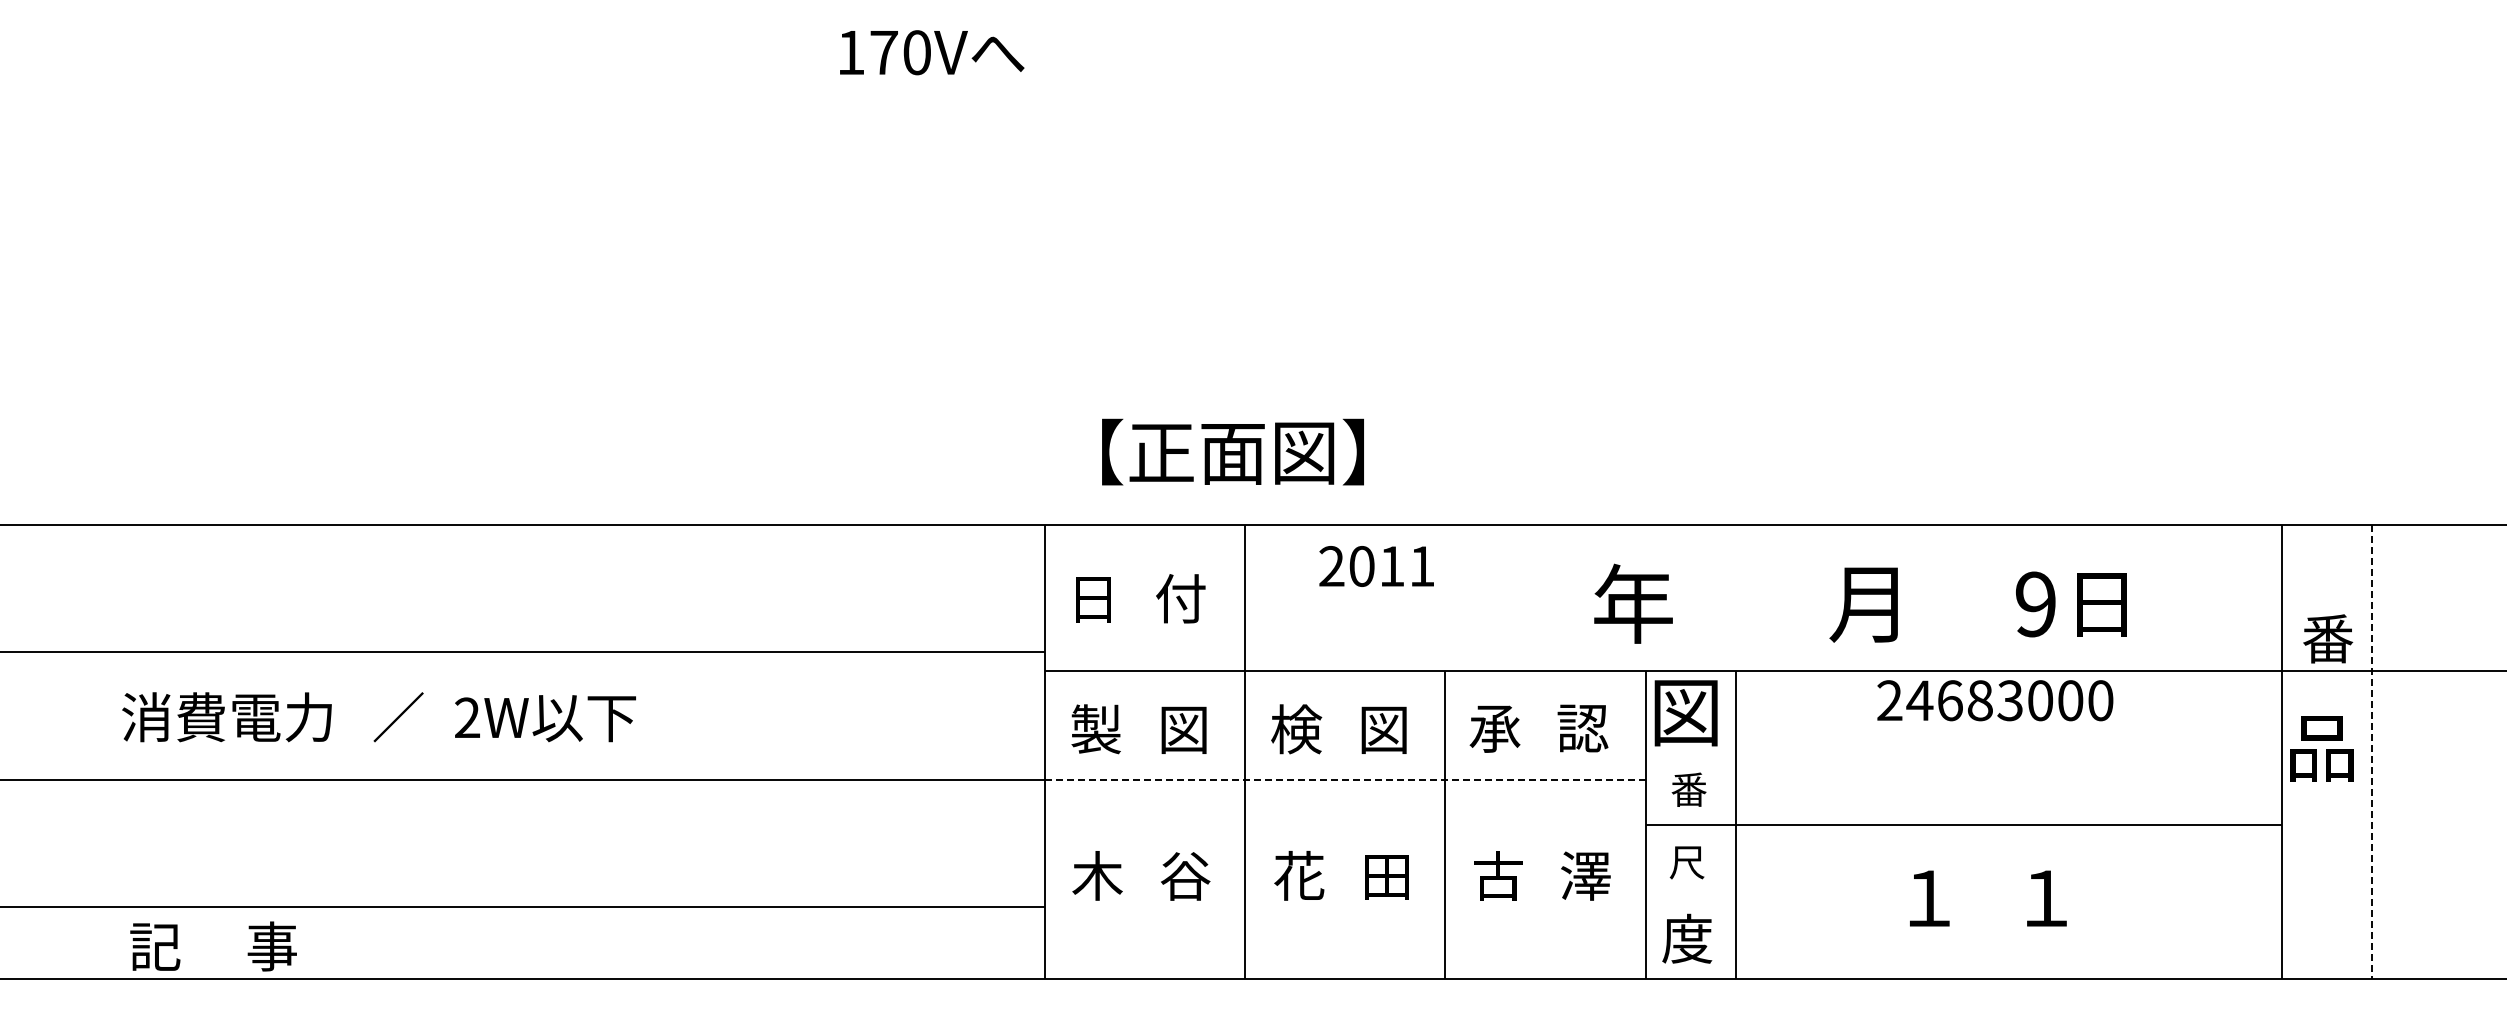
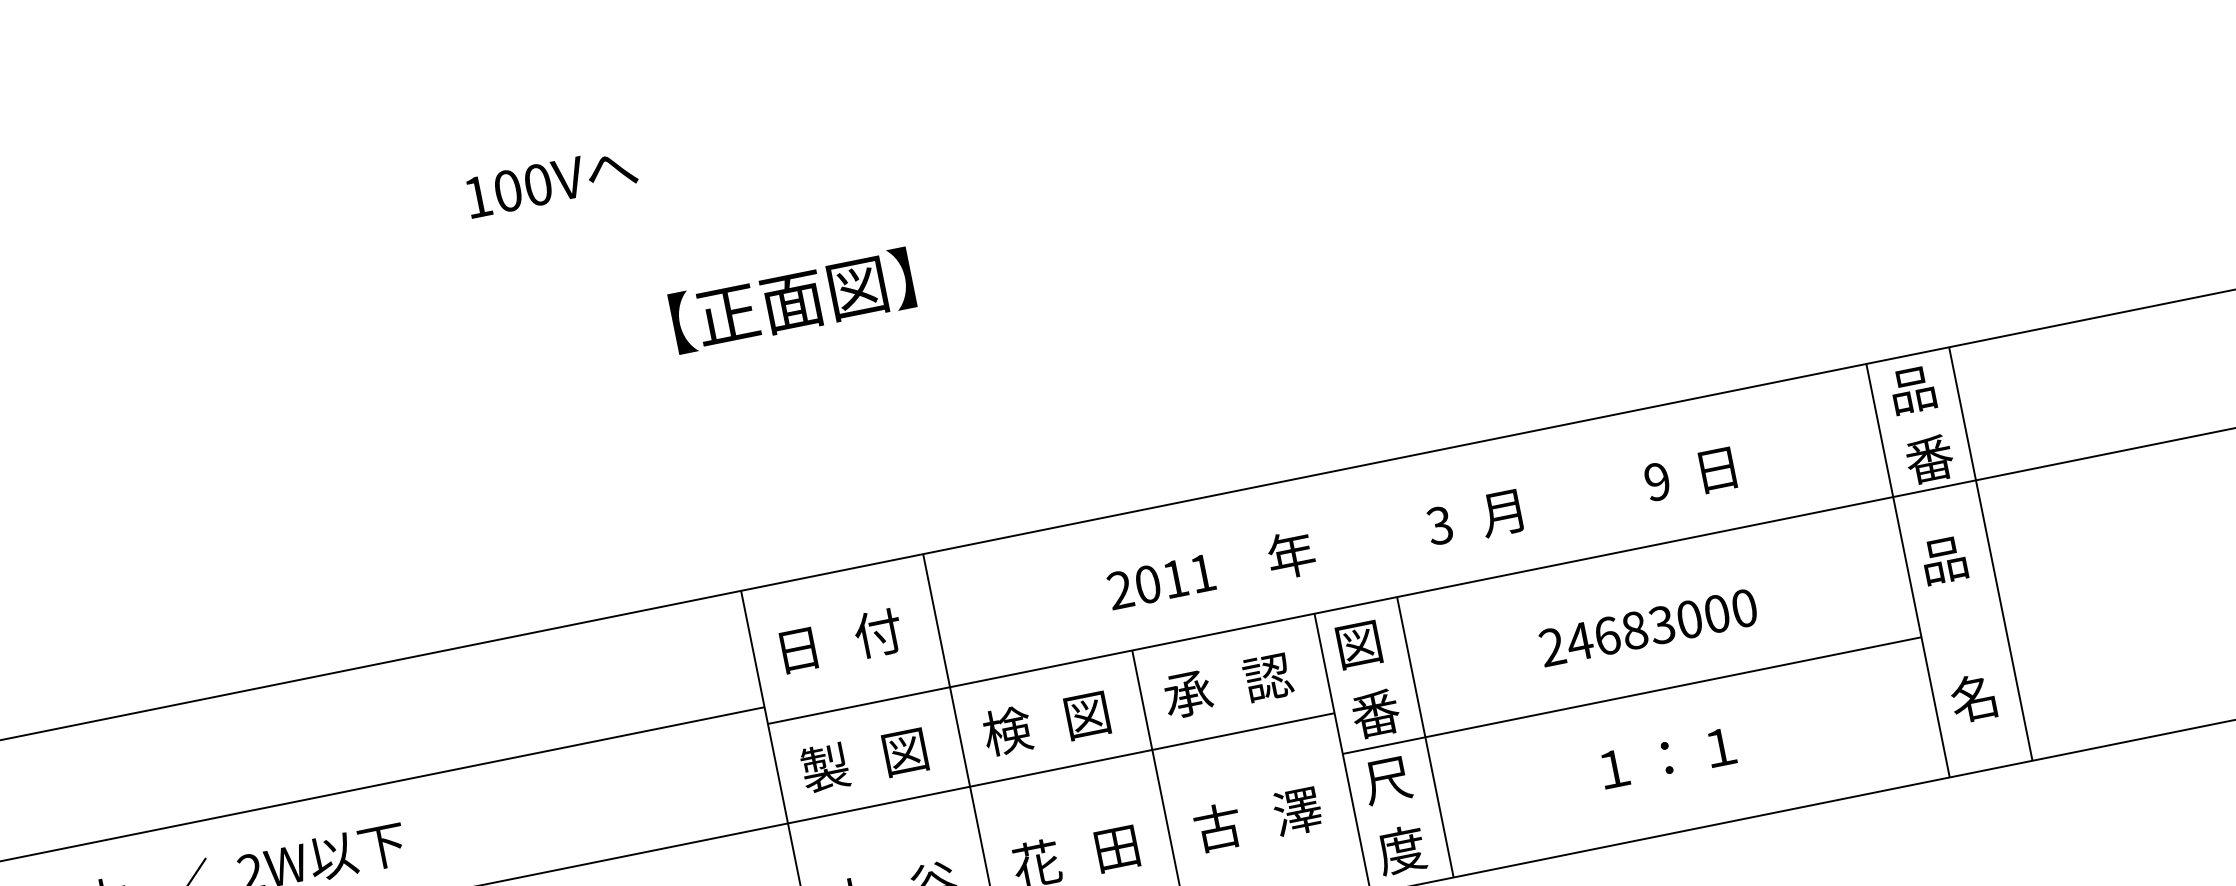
text: (883, 52) -> (507, 190), 170V -> 100V
text: (1232, 451) -> (791, 300), moved
part: (2324, 562) -> (1912, 390), added
part: (1376, 566) -> (1161, 581), moved
part: (1633, 603) -> (1291, 554), size x0.62
part: (1796, 604) -> (1439, 525), added
part: (1863, 604) -> (1500, 513), size x0.62
part: (2035, 604) -> (1657, 481), size x0.62
part: (2101, 604) -> (1717, 469), size x0.71
part: (1995, 700) -> (1648, 627), moved
part: (1685, 713) -> (1358, 645), size x0.71
part: (2321, 748) -> (1943, 560), size x0.71
line: (2372, 752) -> (1991, 554), dashed -> solid
line: (1345, 780) -> (1061, 768), dashed -> solid
part: (1688, 789) -> (1375, 713), size x1.43
part: (1686, 862) -> (1386, 780), size x1.43
part: (1987, 888) -> (1665, 749), added
part: (1929, 898) -> (1614, 768), size x0.71
part: (2046, 898) -> (1721, 747), size x0.71
part: (2322, 900) -> (1972, 698), added

